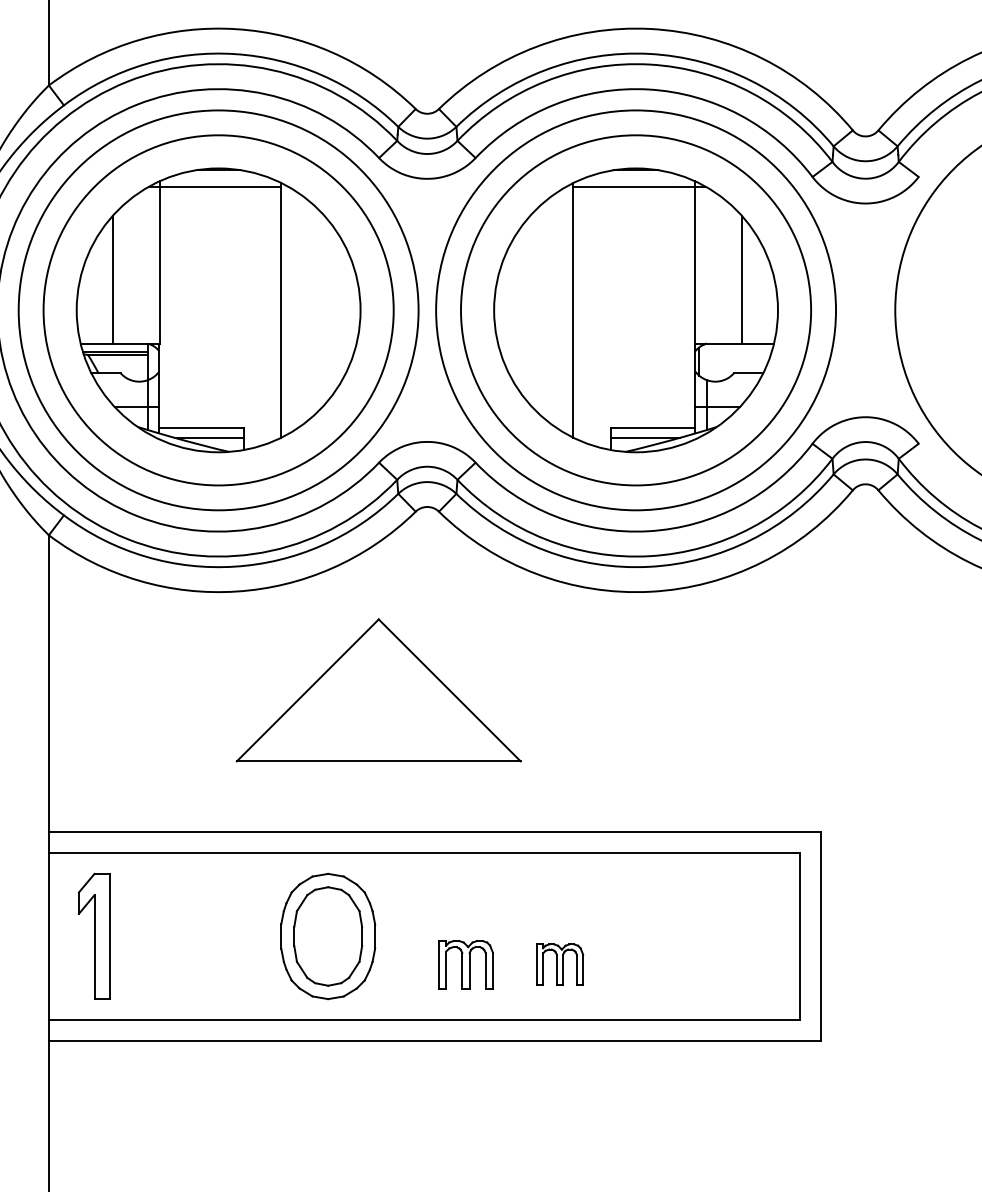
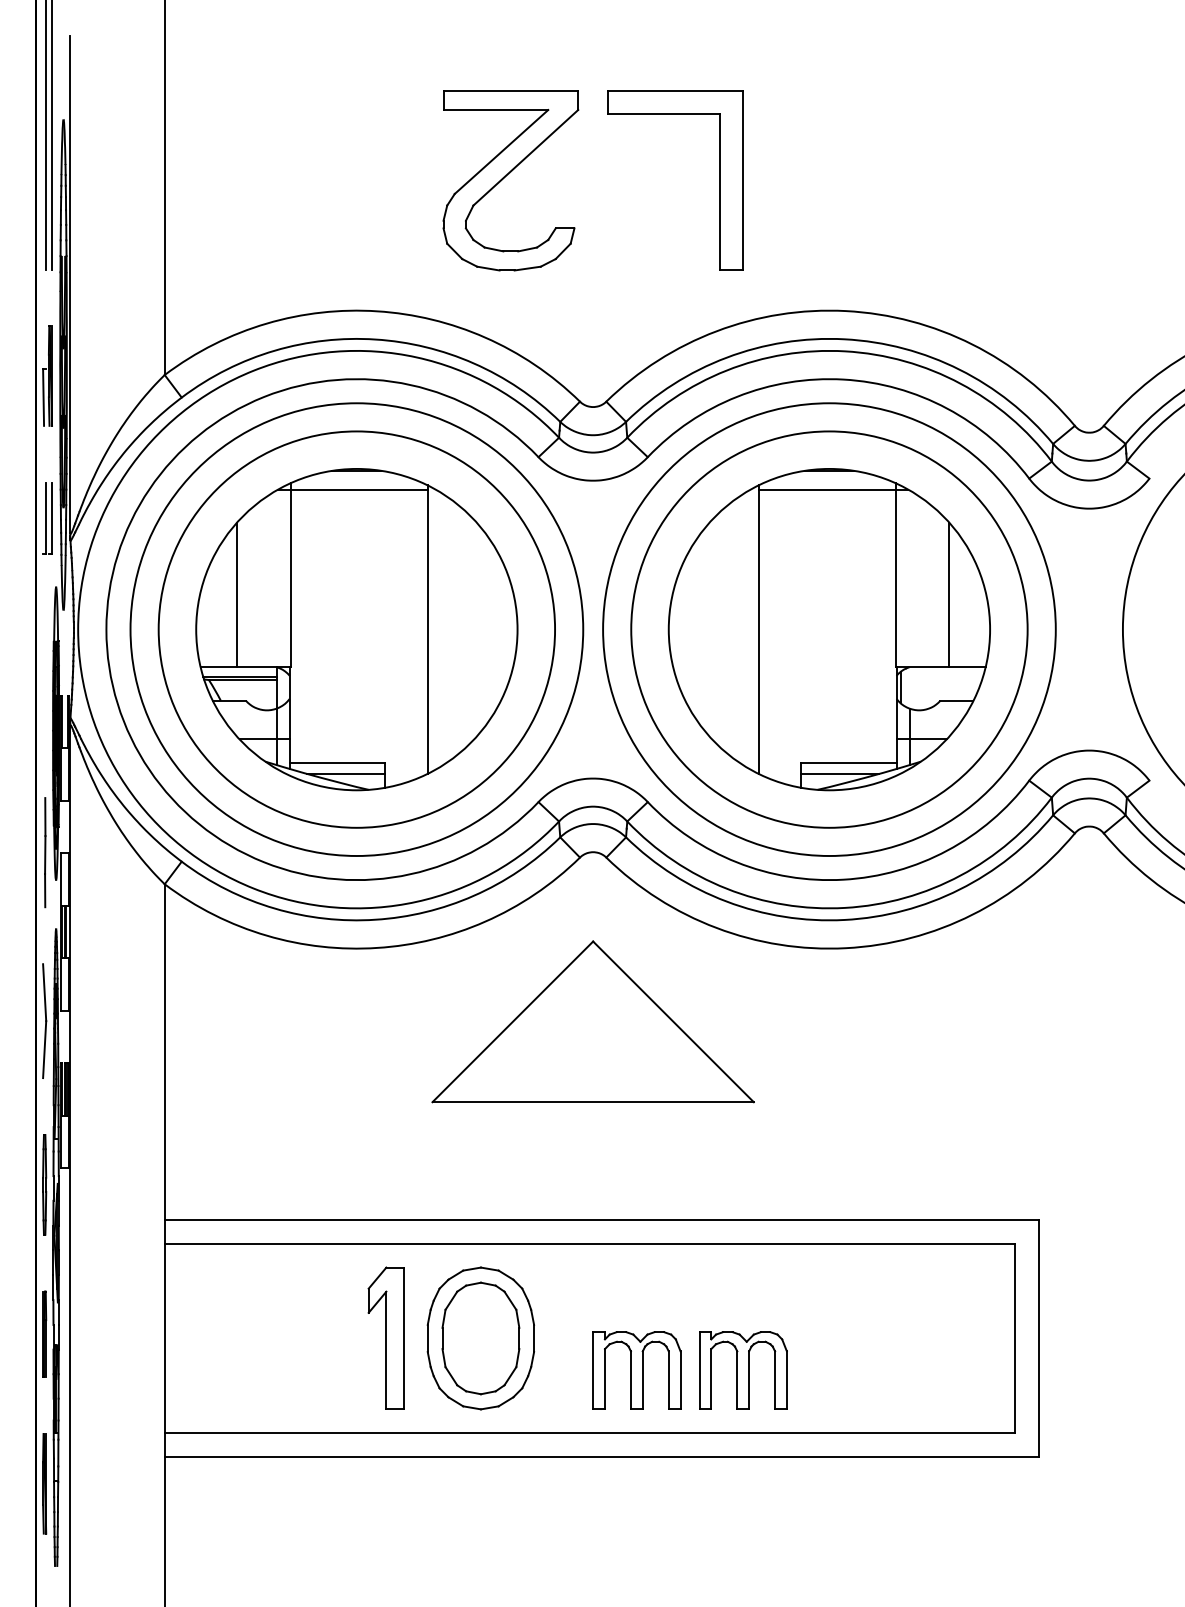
part: (378, 690) -> (592, 1021), moved
part: (93, 935) -> (385, 1337), moved
part: (465, 964) -> (636, 1370), size x1.43
part: (560, 964) -> (743, 1370), size x1.67

